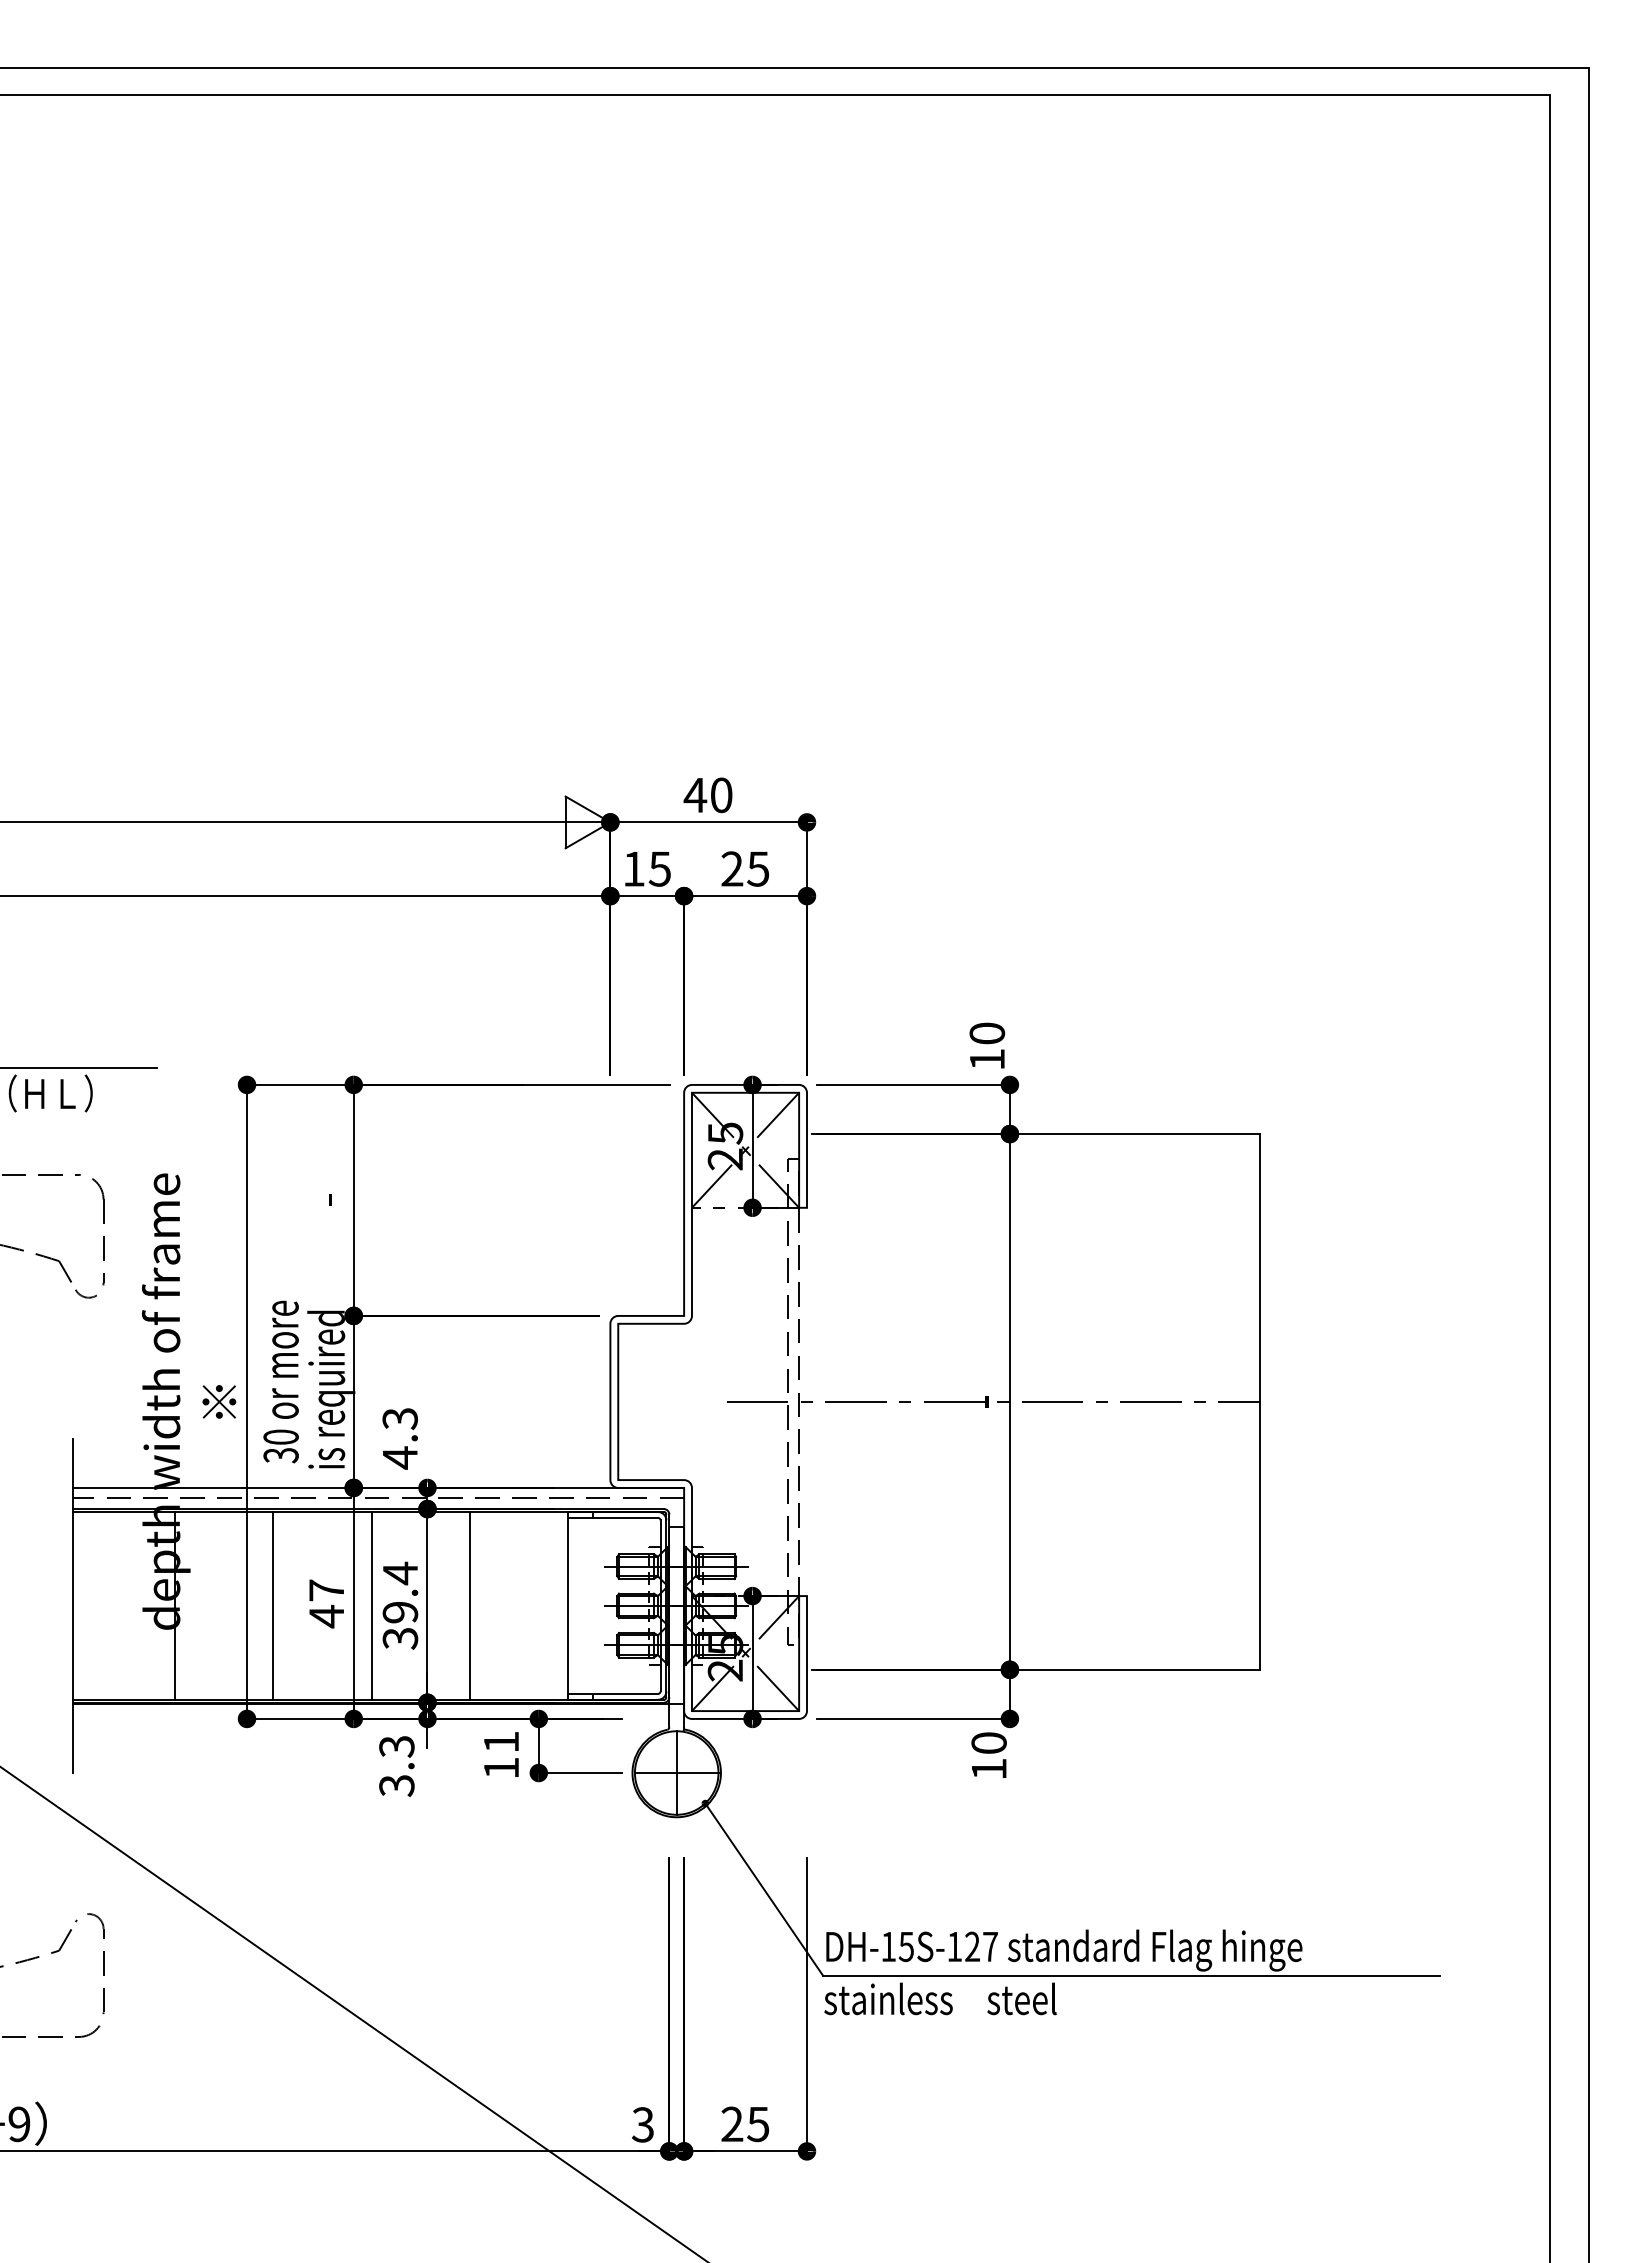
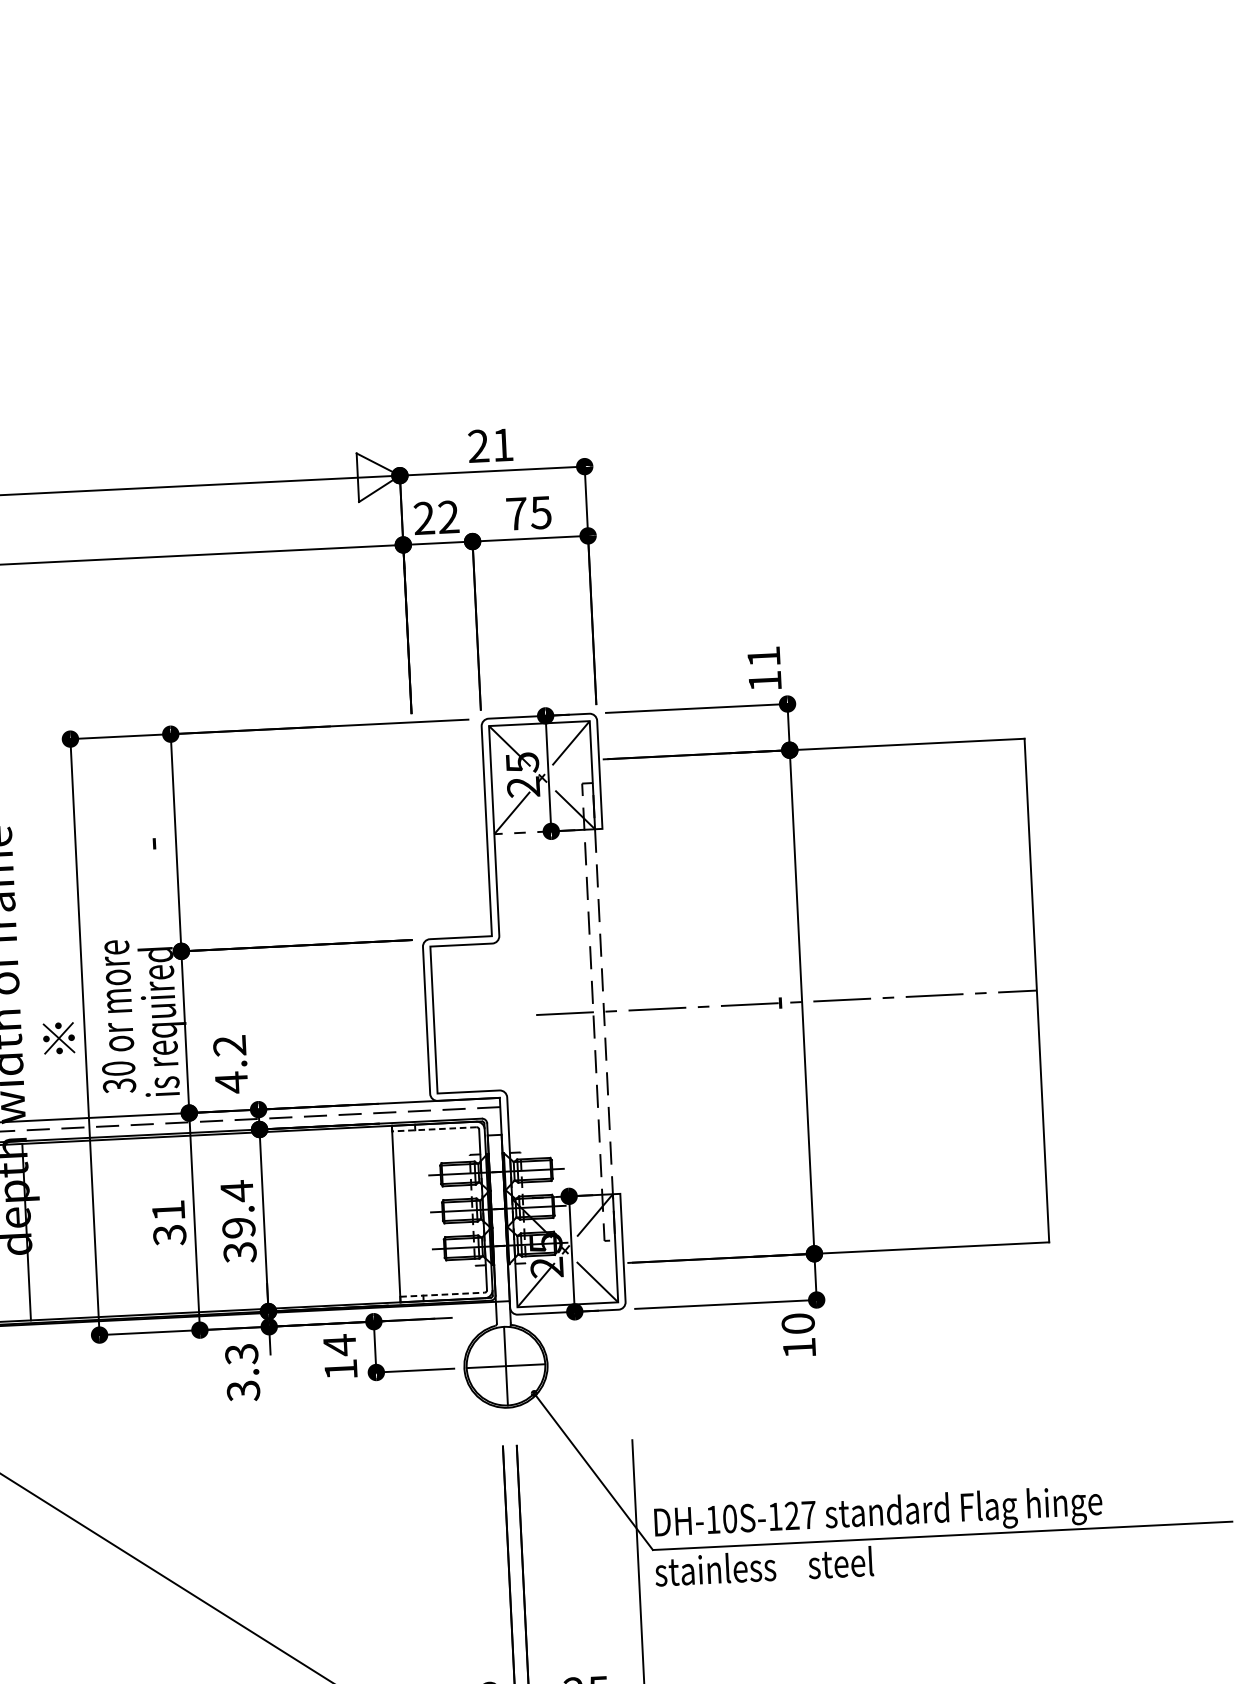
text: (707, 795) -> (489, 445), 40 -> 21
text: (646, 868) -> (435, 517), 15 -> 22
text: (732, 868) -> (516, 513), 25 -> 75
text: (987, 1033) -> (764, 656), 10 -> 11
text: (399, 1419) -> (229, 1046), 4.3 -> 4.2
line: (613, 1517) -> (434, 1128), solid -> dashed
text: (326, 1603) -> (168, 1222), 47 -> 31
line: (273, 1605) -> (119, 1227), removed
line: (371, 1605) -> (211, 1222), removed
line: (469, 1605) -> (303, 1218), removed
line: (613, 1693) -> (442, 1294), solid -> dashed
text: (501, 1742) -> (339, 1345), 11 -> 14
text: (905, 1946) -> (729, 1518), DH-15S-127 -> DH-10S-127

